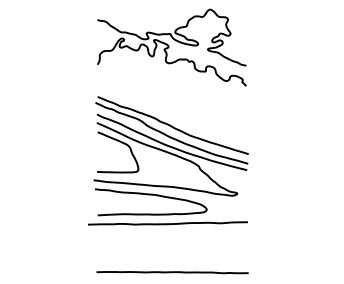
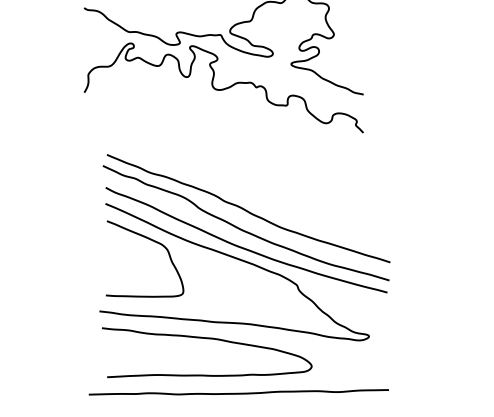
part: (170, 154) -> (243, 262), moved

